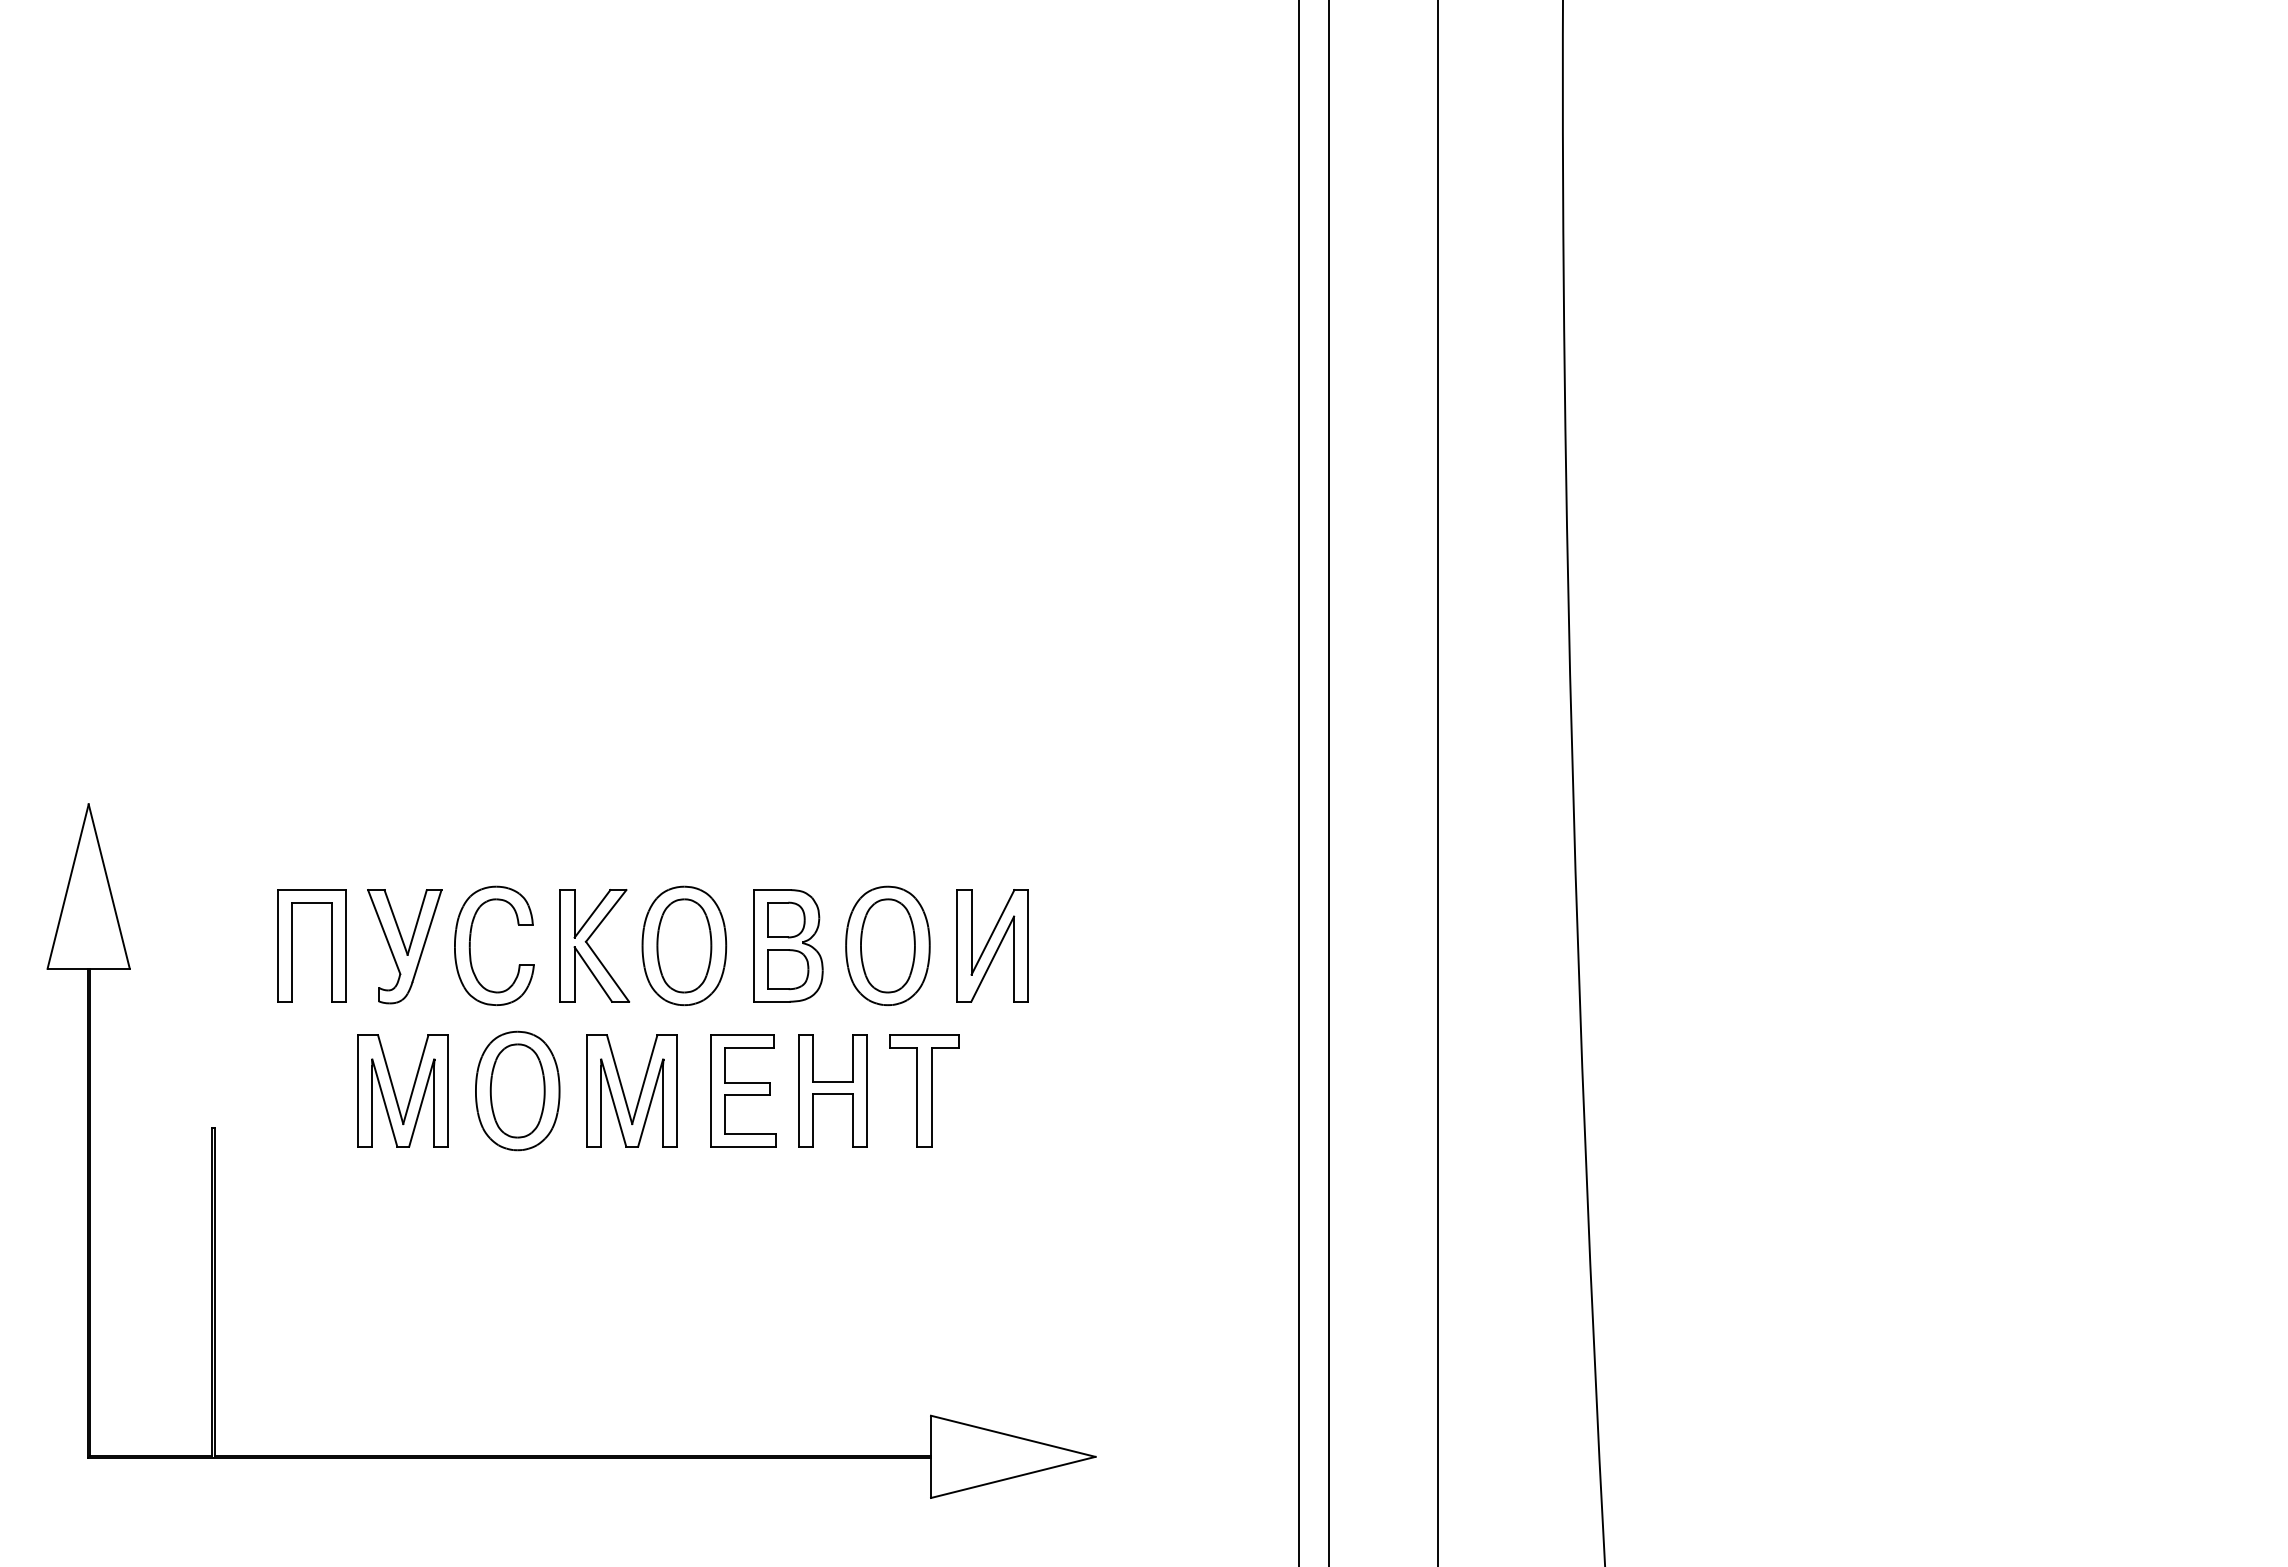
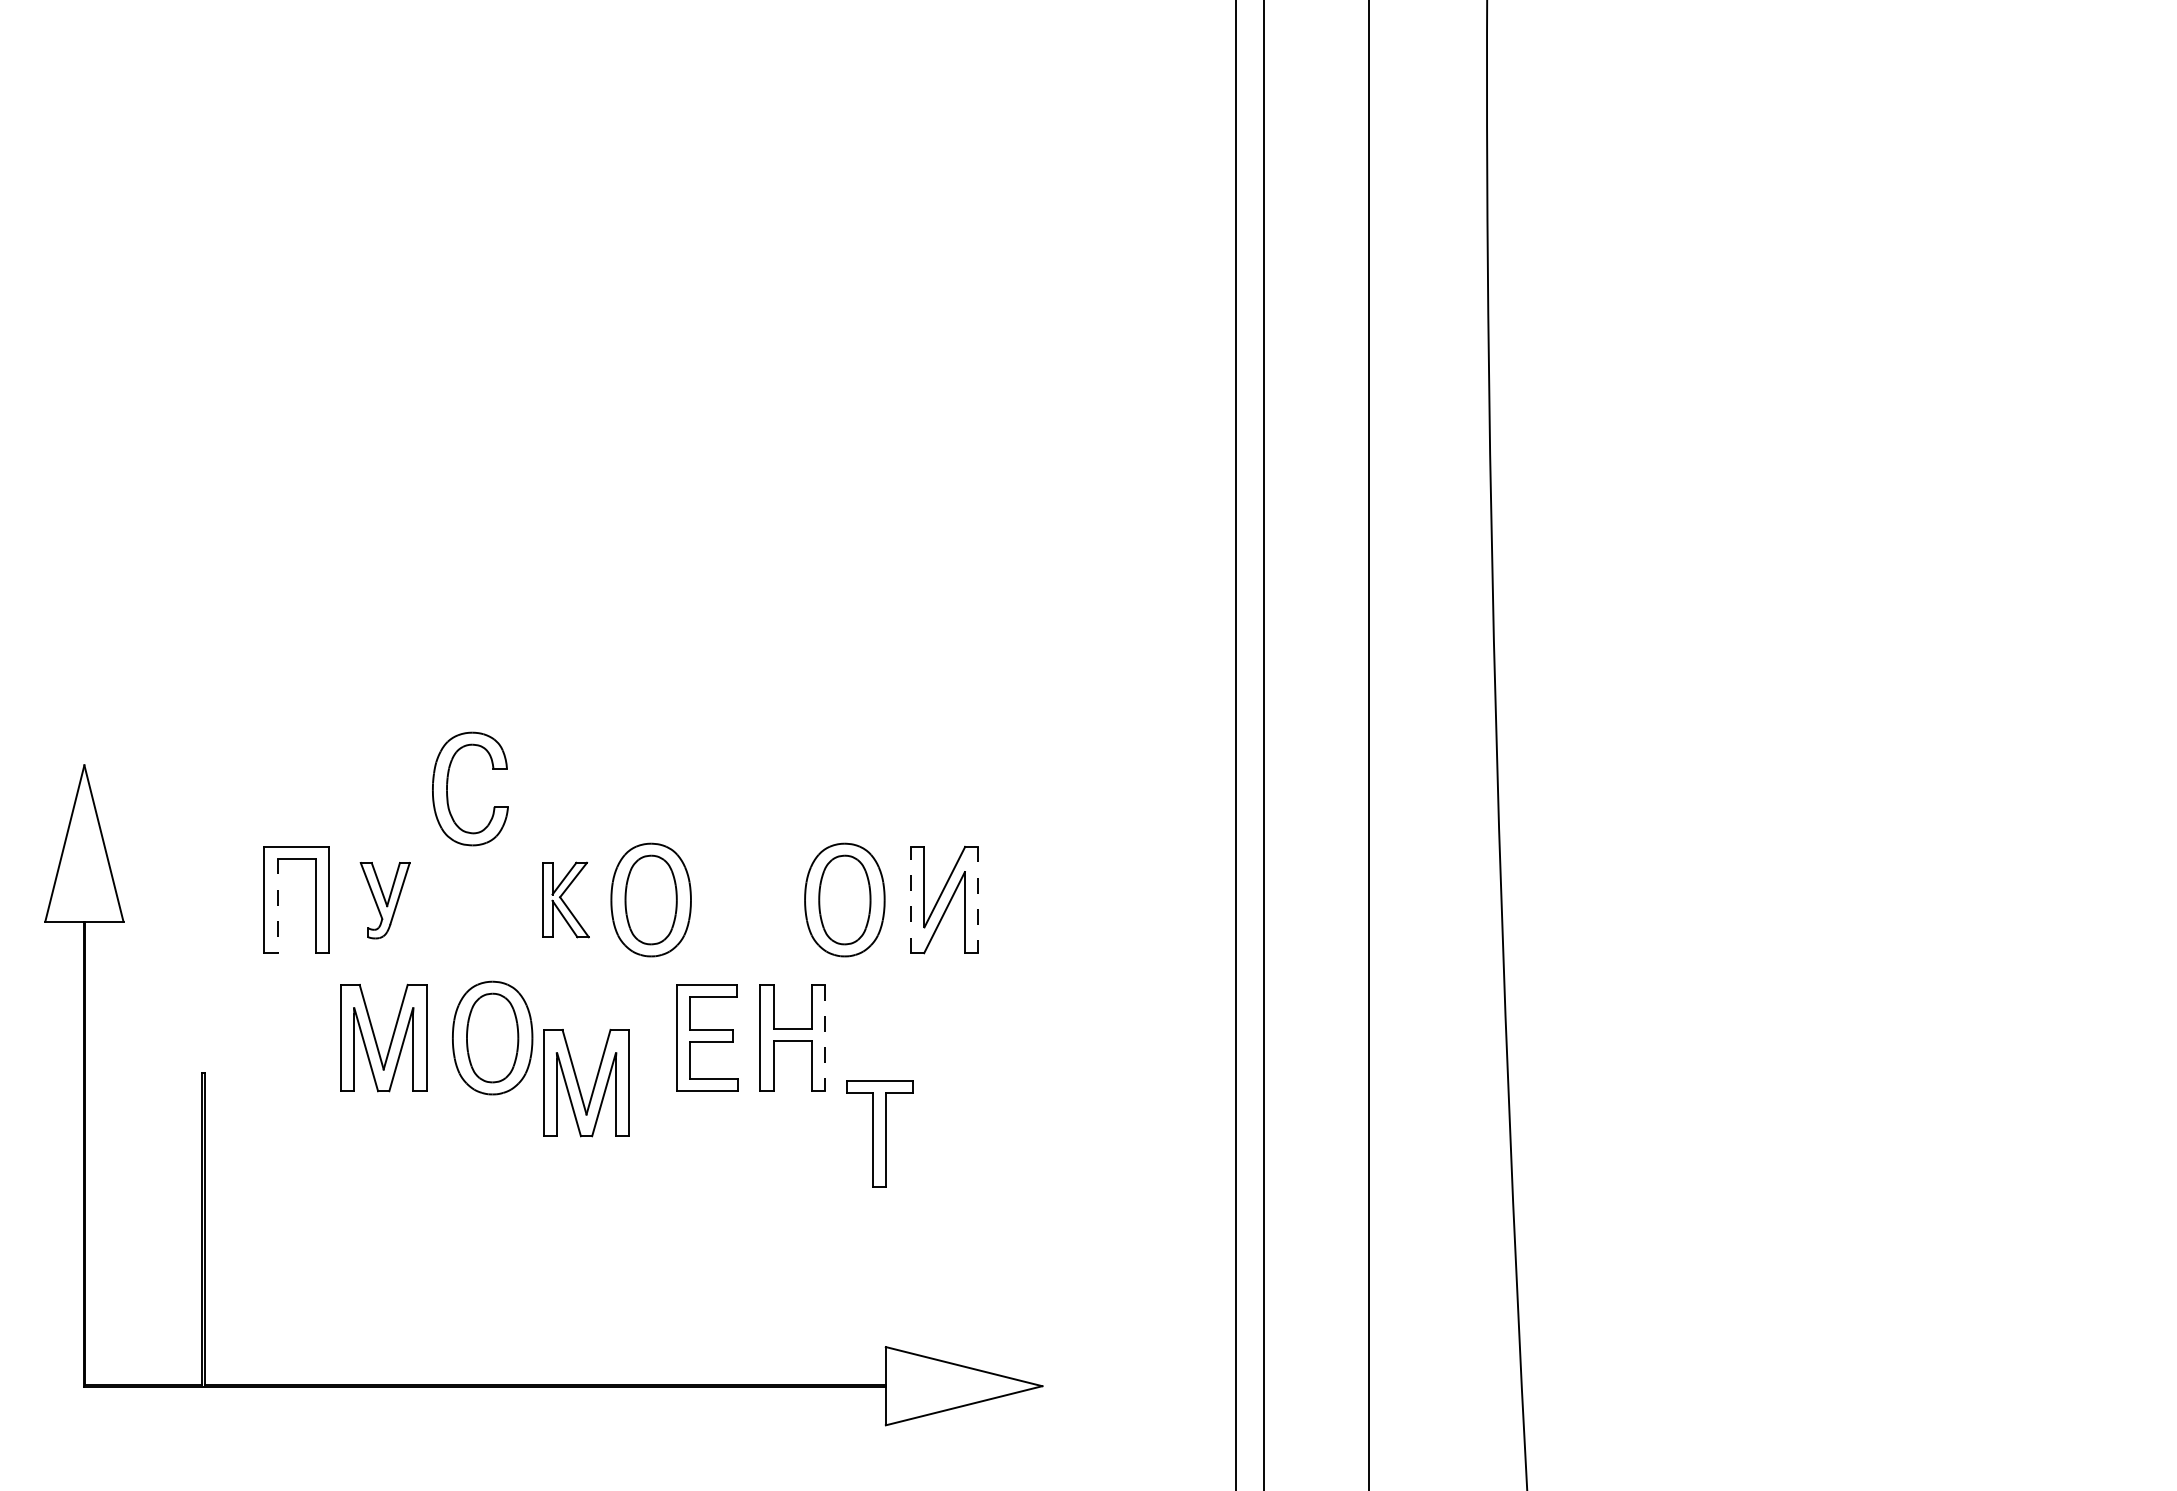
part: (471, 939) -> (448, 782), moved
part: (594, 945) -> (565, 899), size x0.7
part: (787, 945) -> (749, 899), removed
line: (956, 945) -> (910, 899), solid -> dashed
part: (405, 946) -> (385, 900), size x0.7
line: (1028, 946) -> (978, 900), solid -> dashed
line: (291, 952) -> (277, 906), solid -> dashed
part: (924, 1090) -> (879, 1133), moved
line: (867, 1091) -> (825, 1038), solid -> dashed
part: (624, 1093) -> (579, 1085), moved

